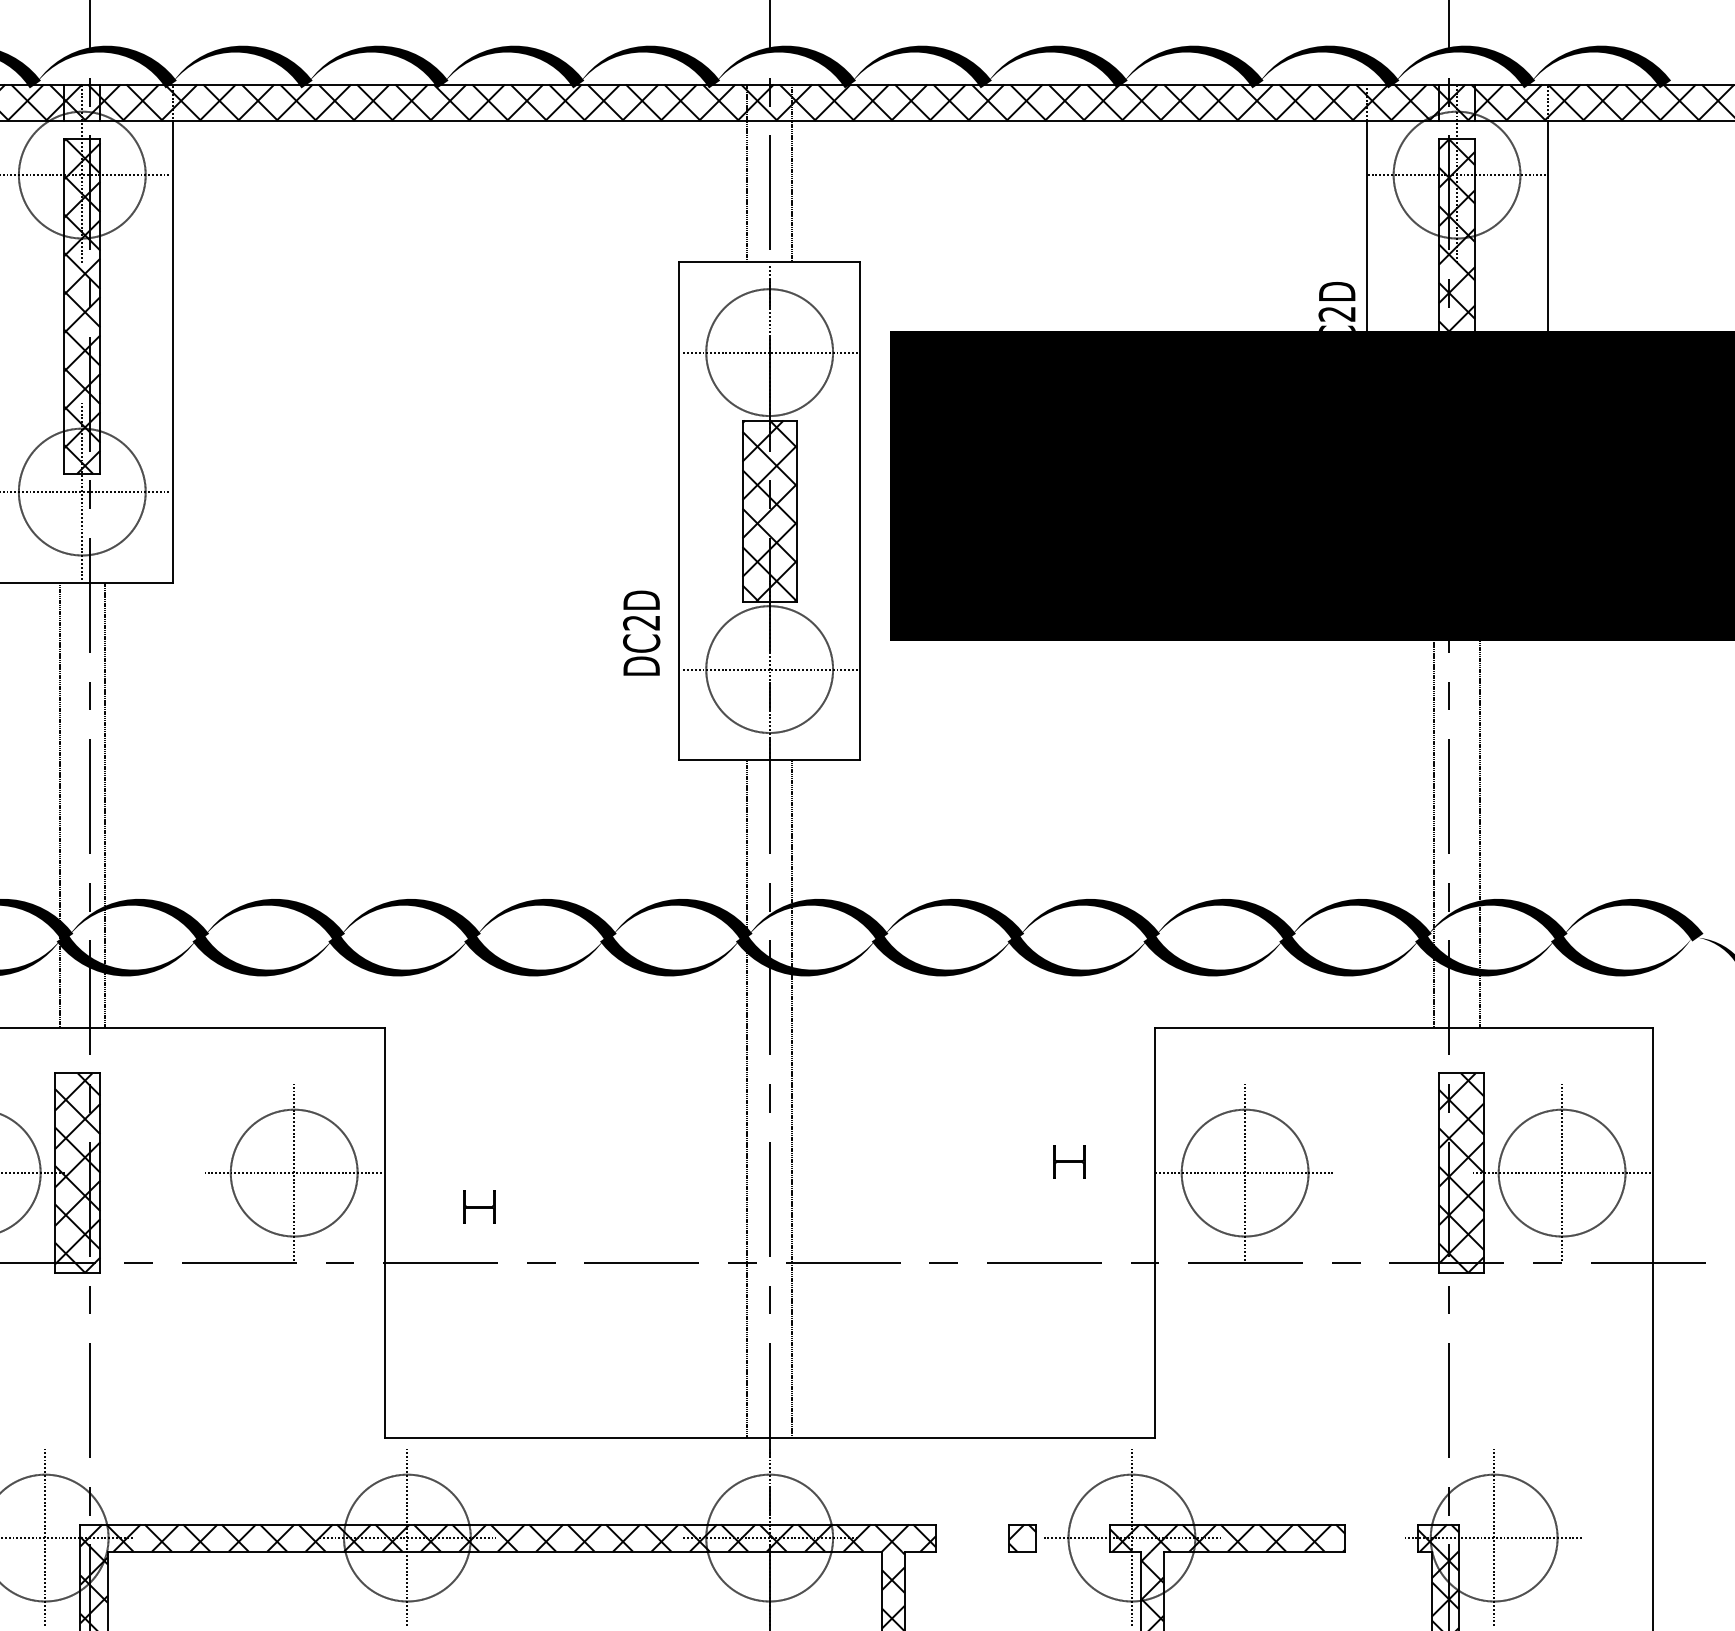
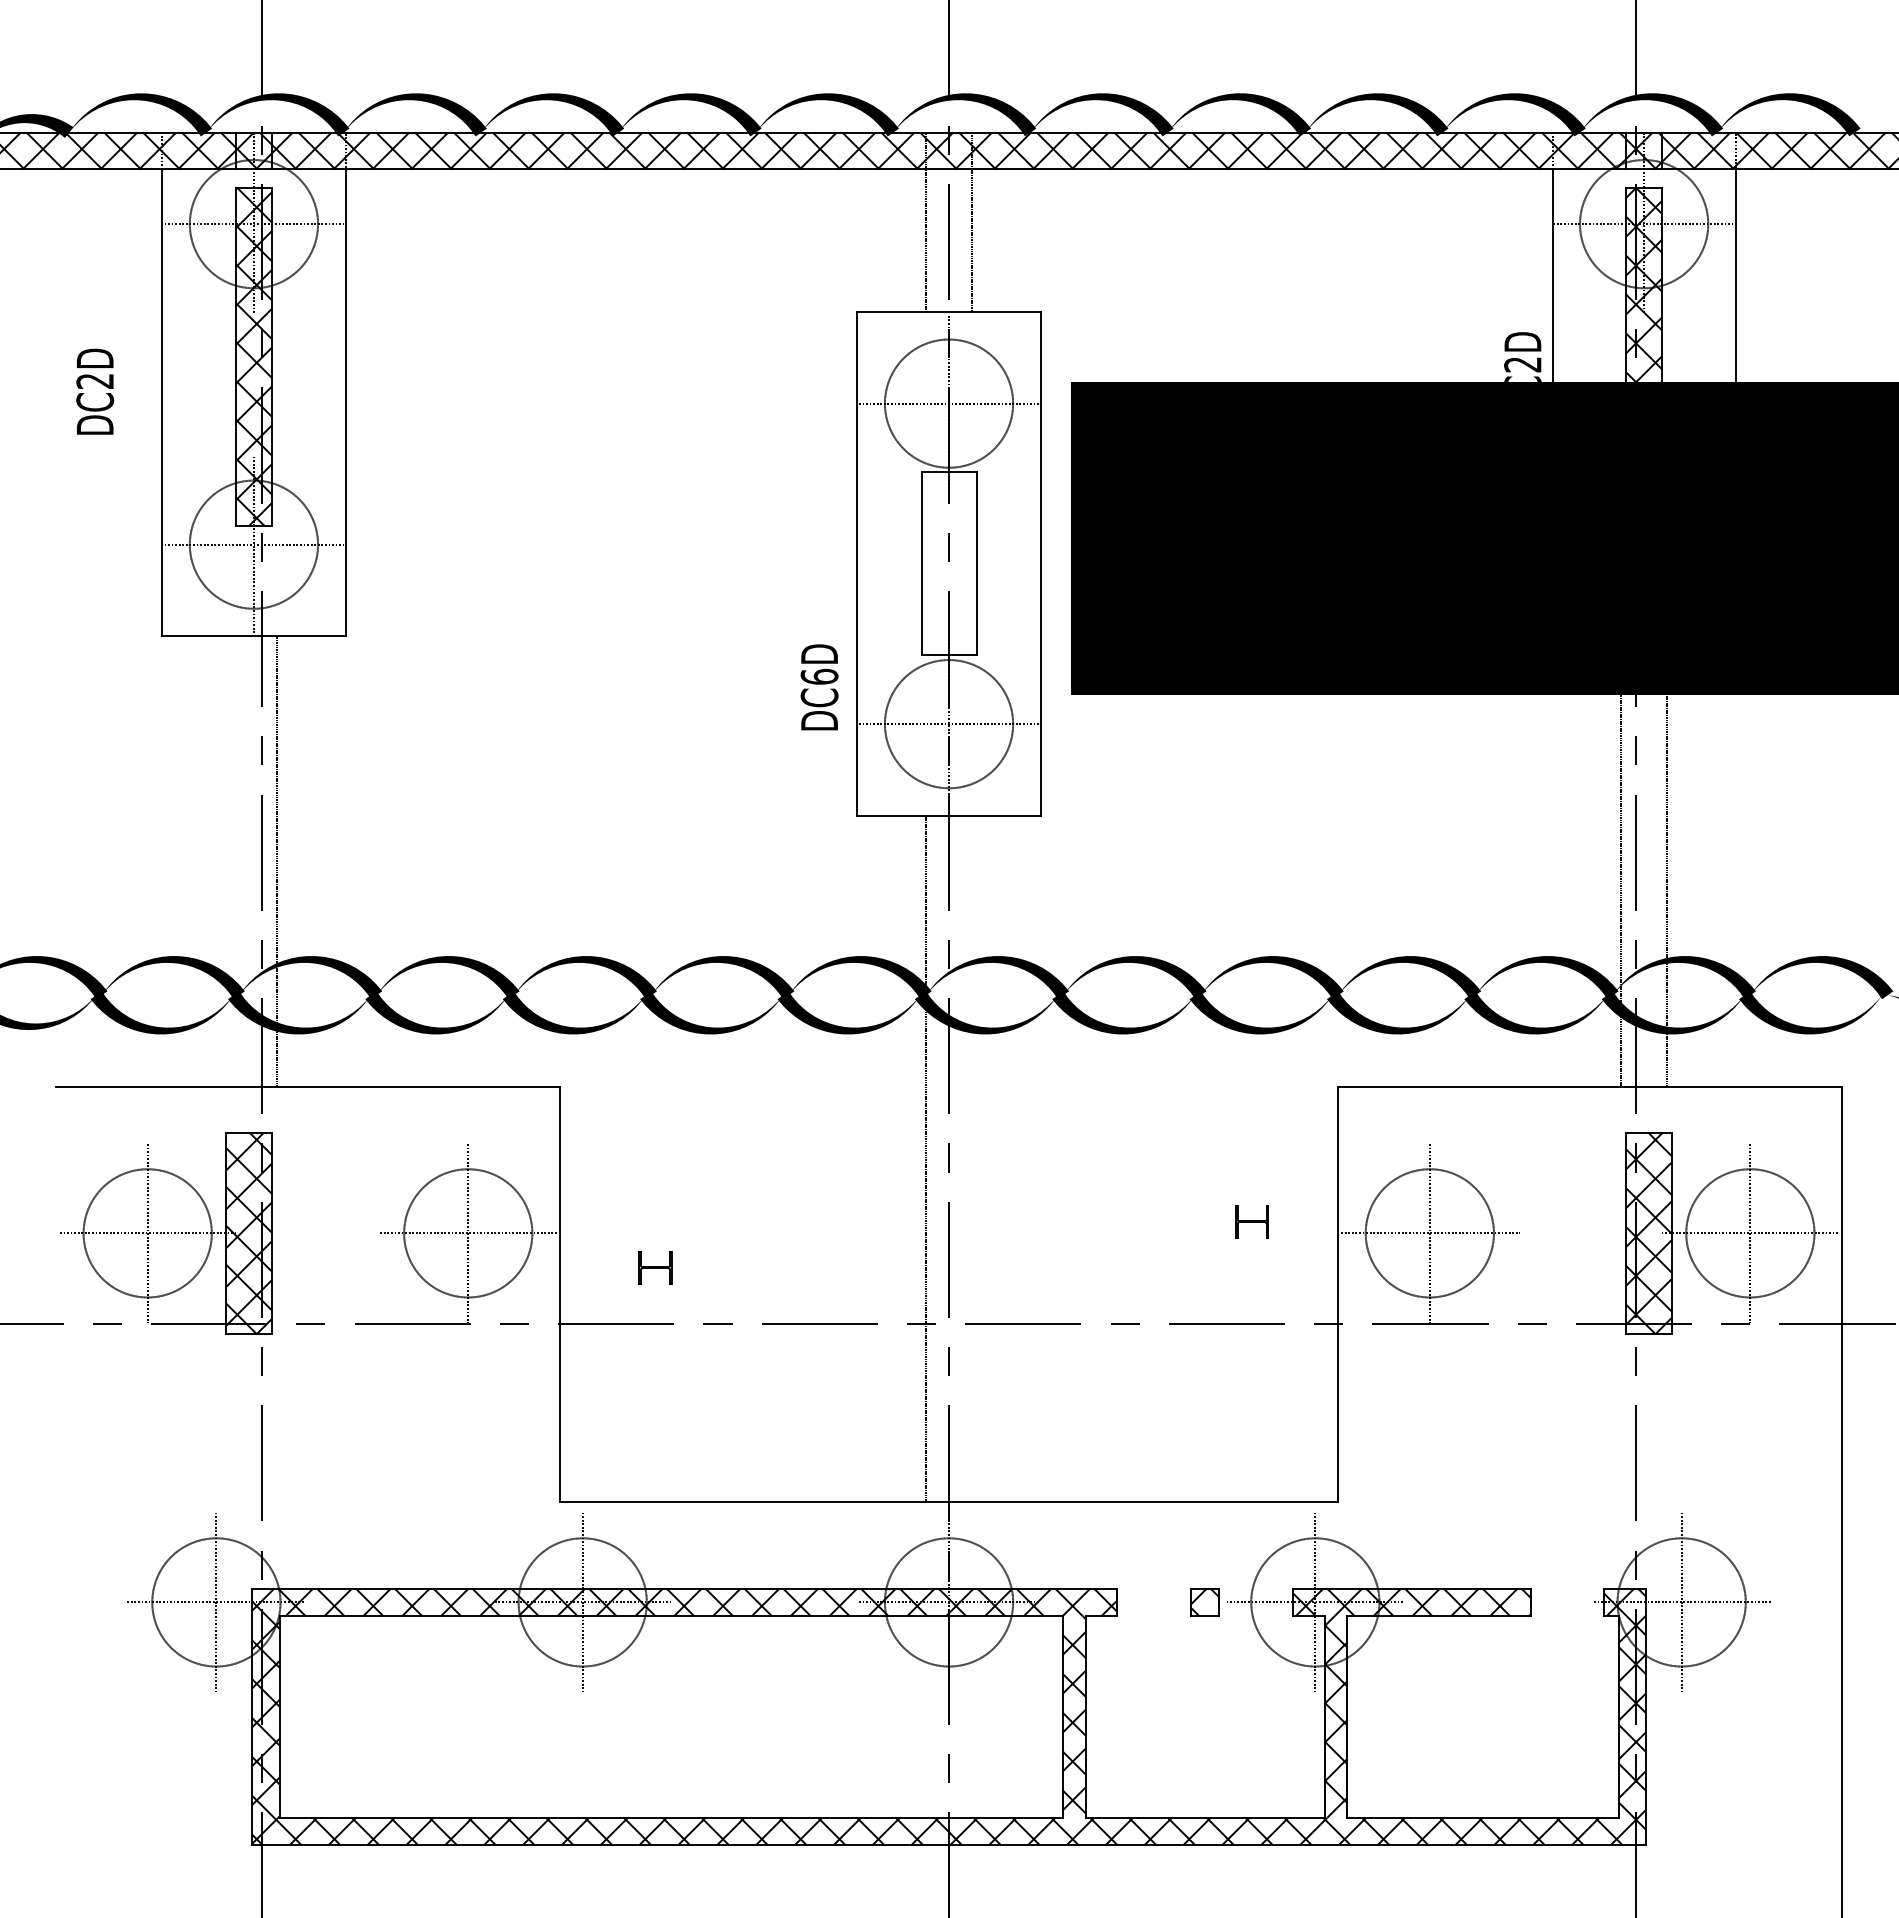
hatch: (769, 510) -> (948, 563), removed
text: (641, 622) -> (819, 676), DC2D -> DC6D
line: (60, 805) -> (231, 861), removed
line: (791, 1099) -> (971, 1158), removed

